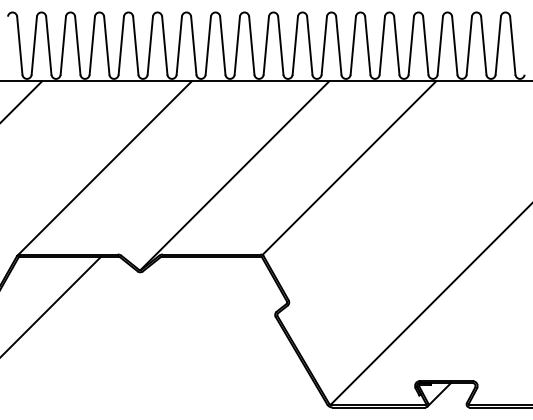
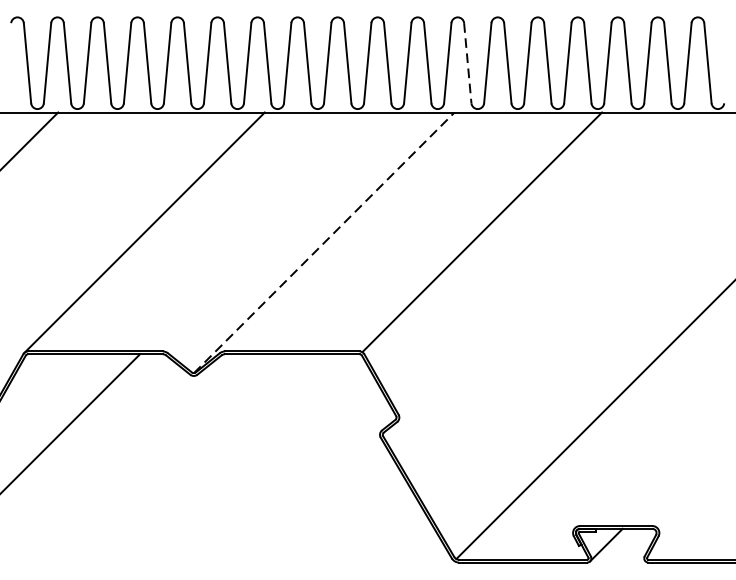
line: (338, 46) -> (467, 64), solid -> dashed
line: (234, 175) -> (323, 242), solid -> dashed

